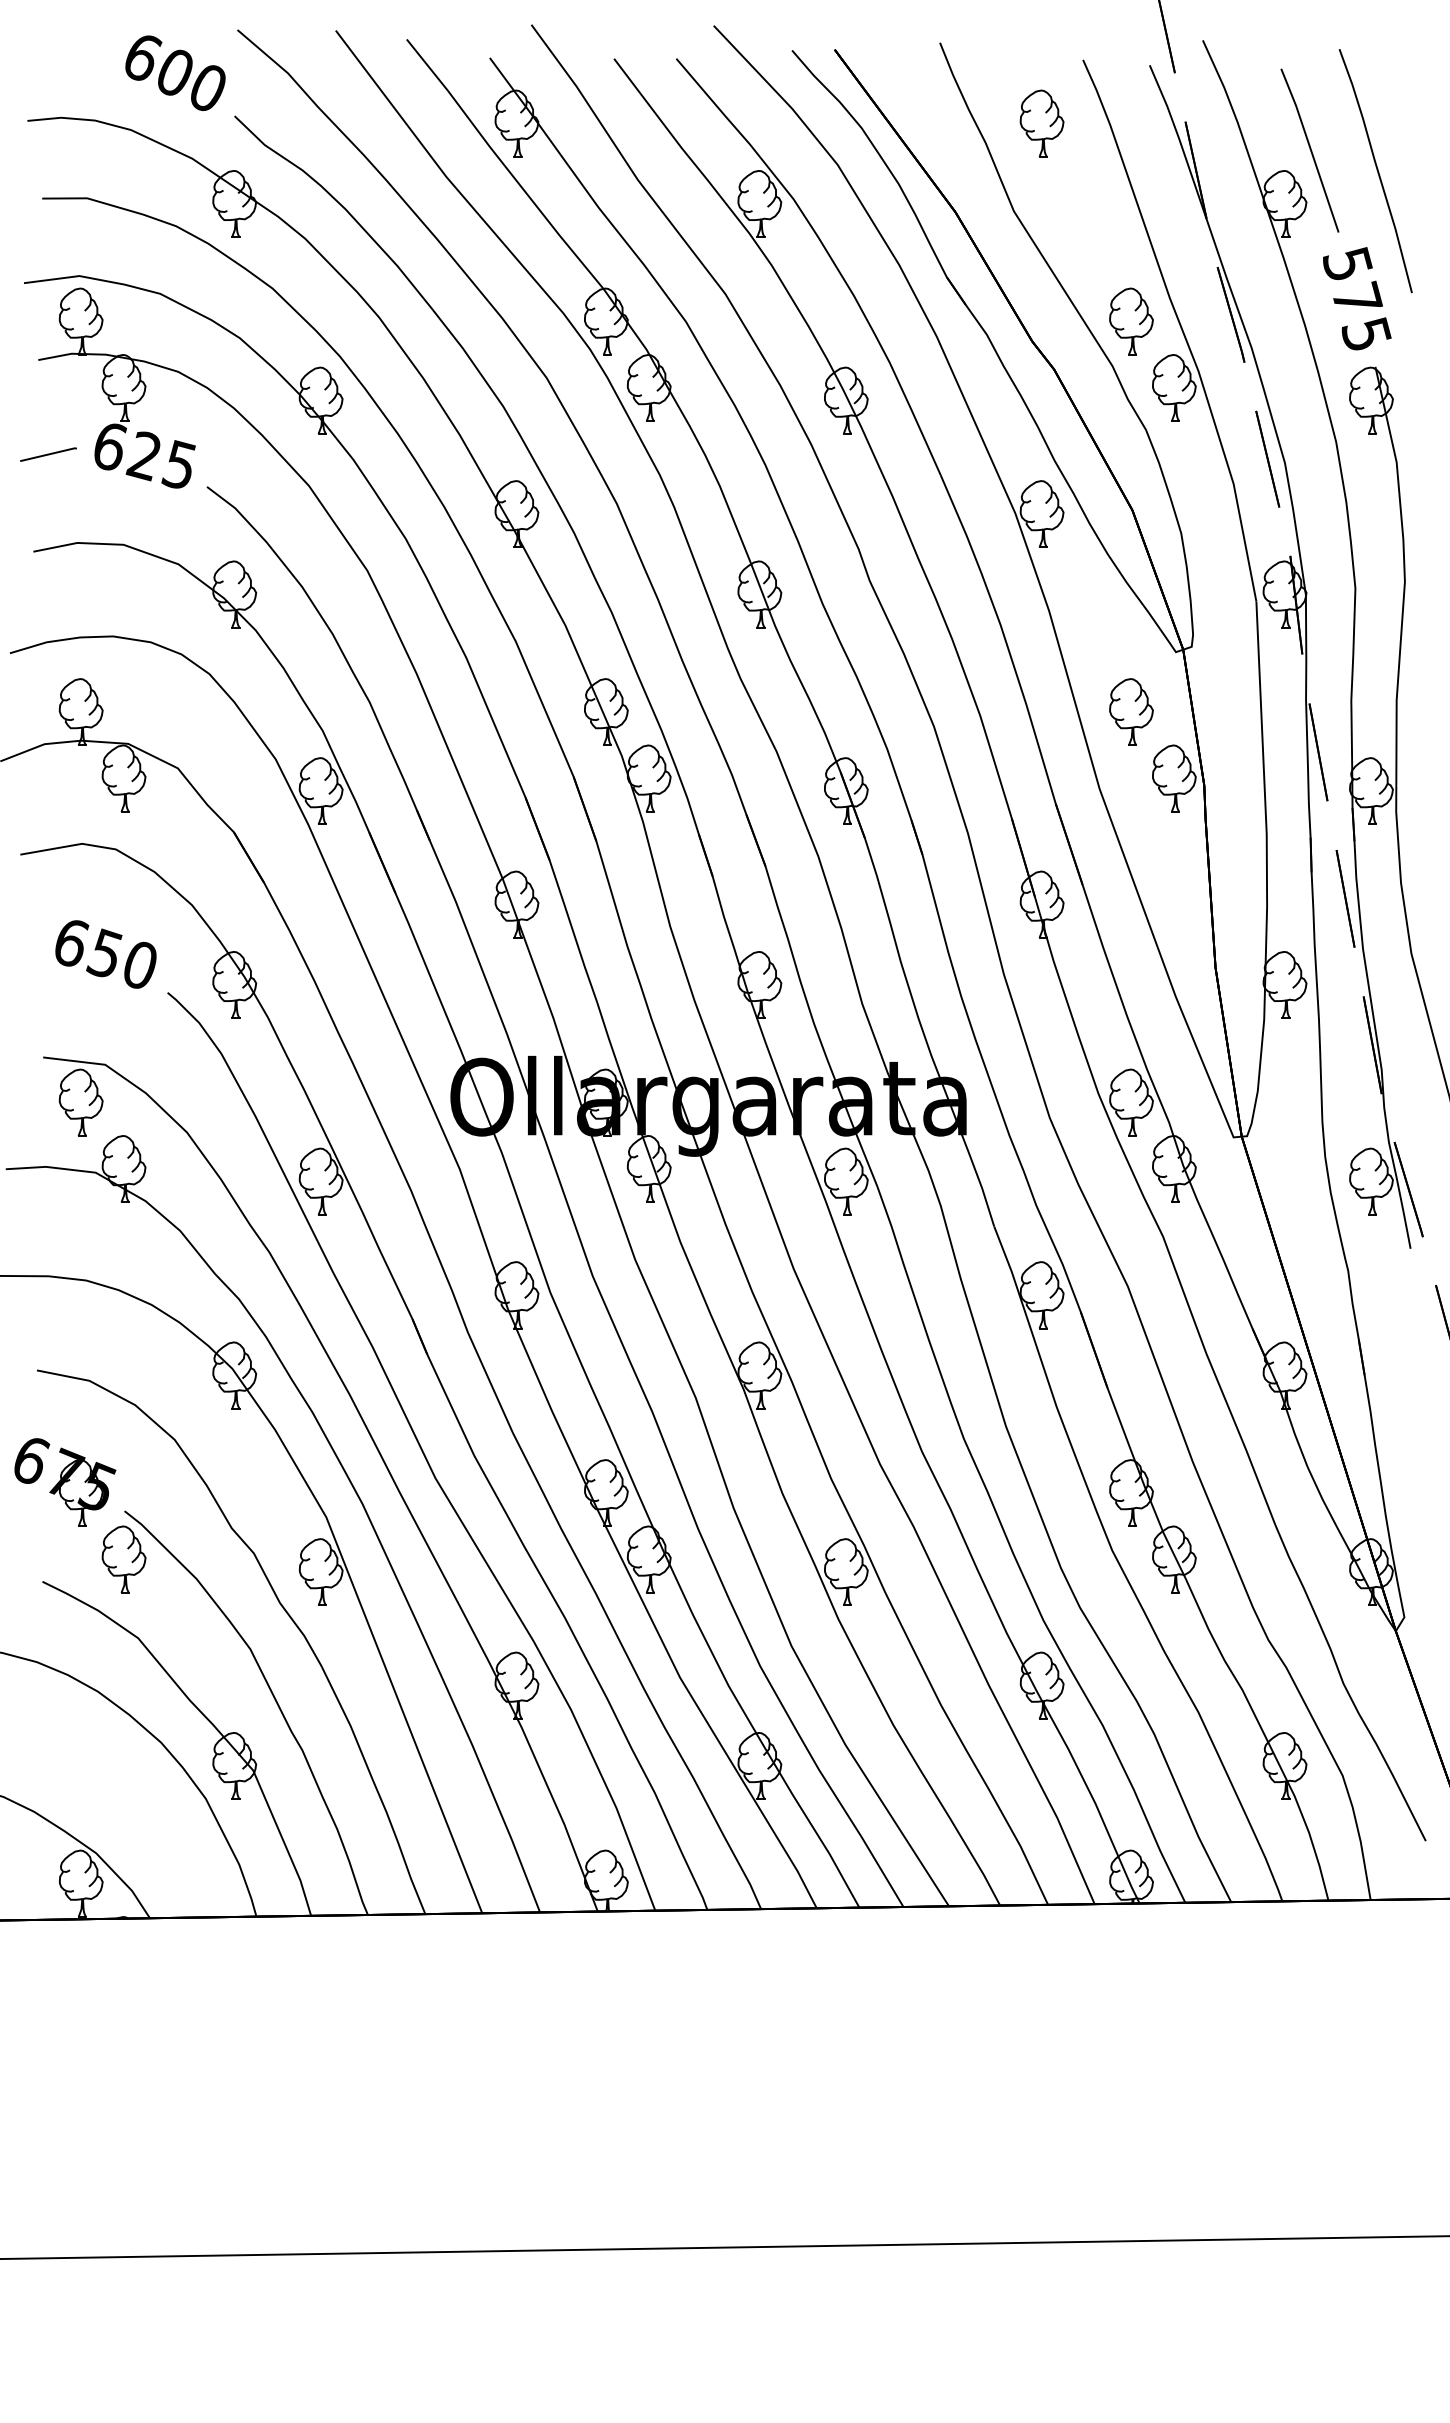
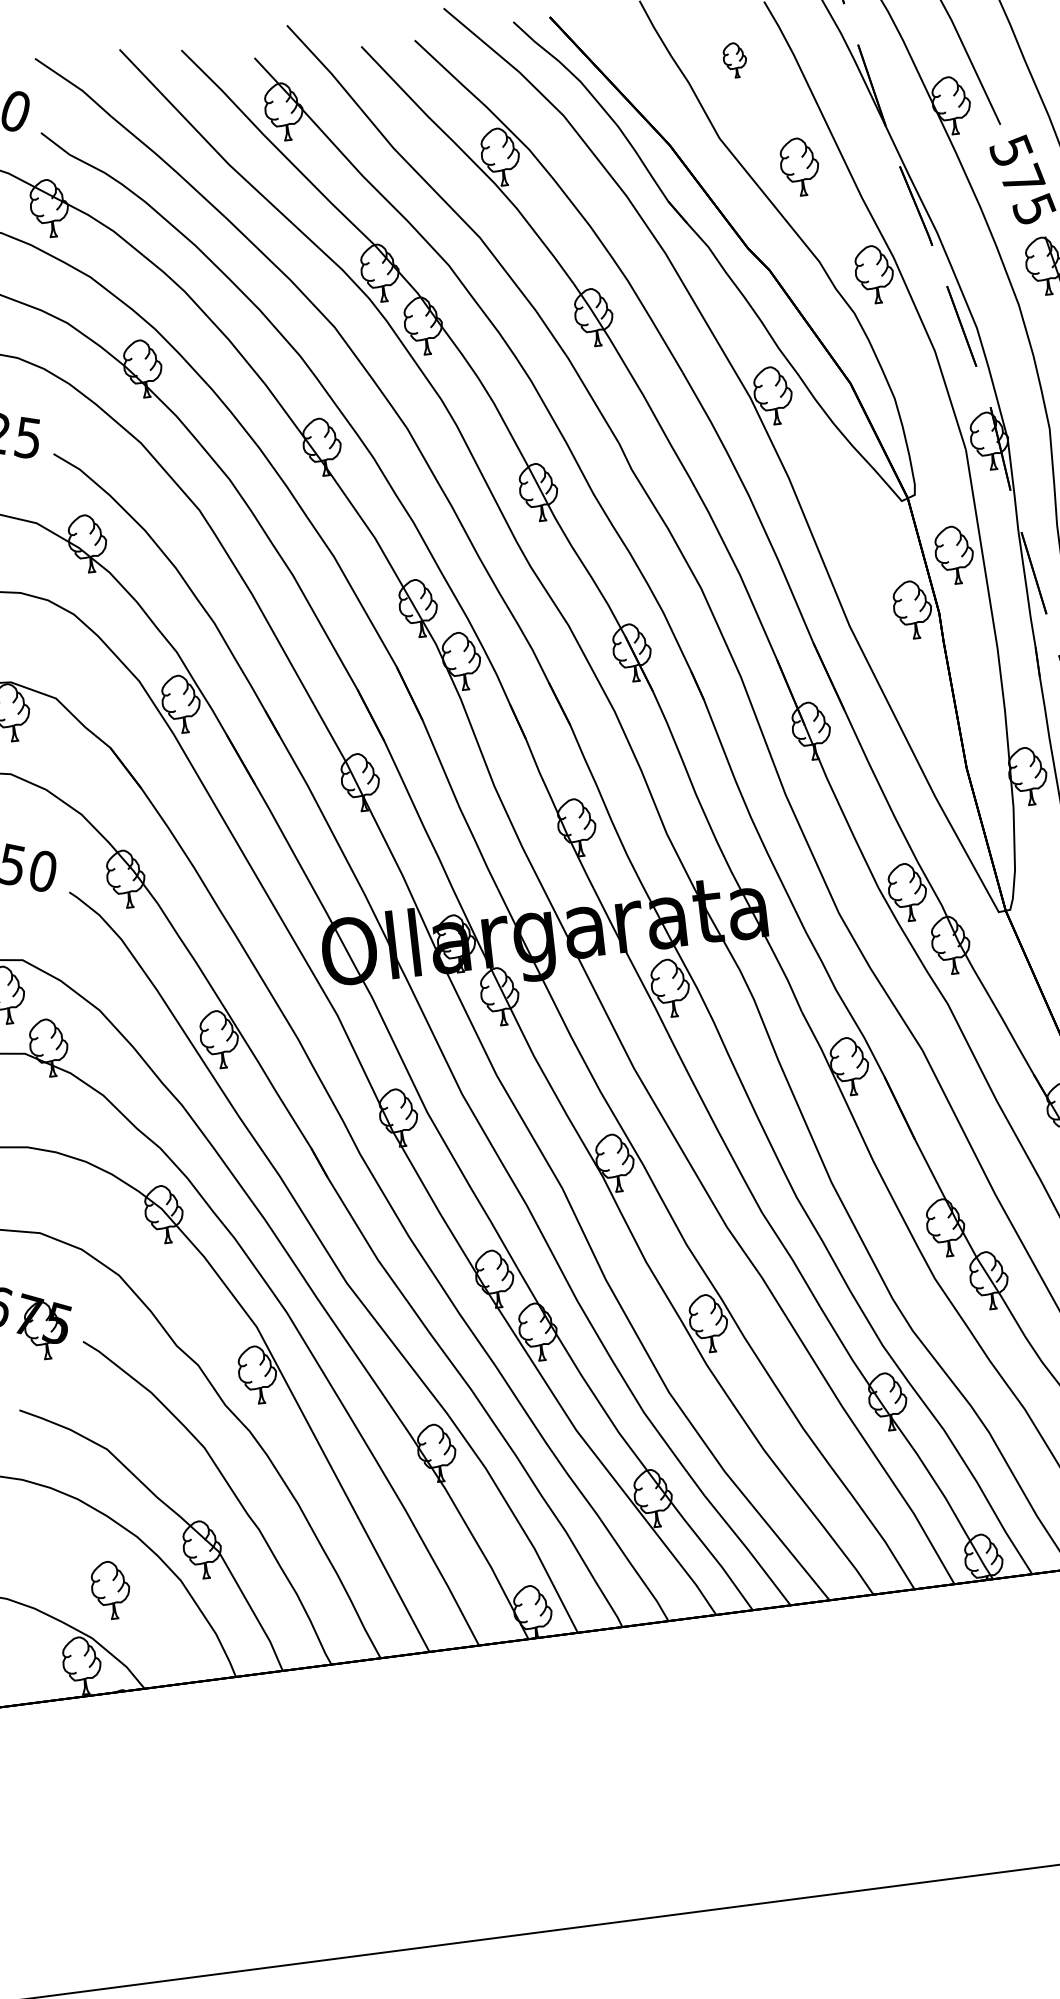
part: (1041, 123) -> (734, 60), size x0.6
part: (1131, 321) -> (799, 166), moved
part: (1131, 711) -> (954, 554), moved
part: (123, 1559) -> (110, 1590), moved

